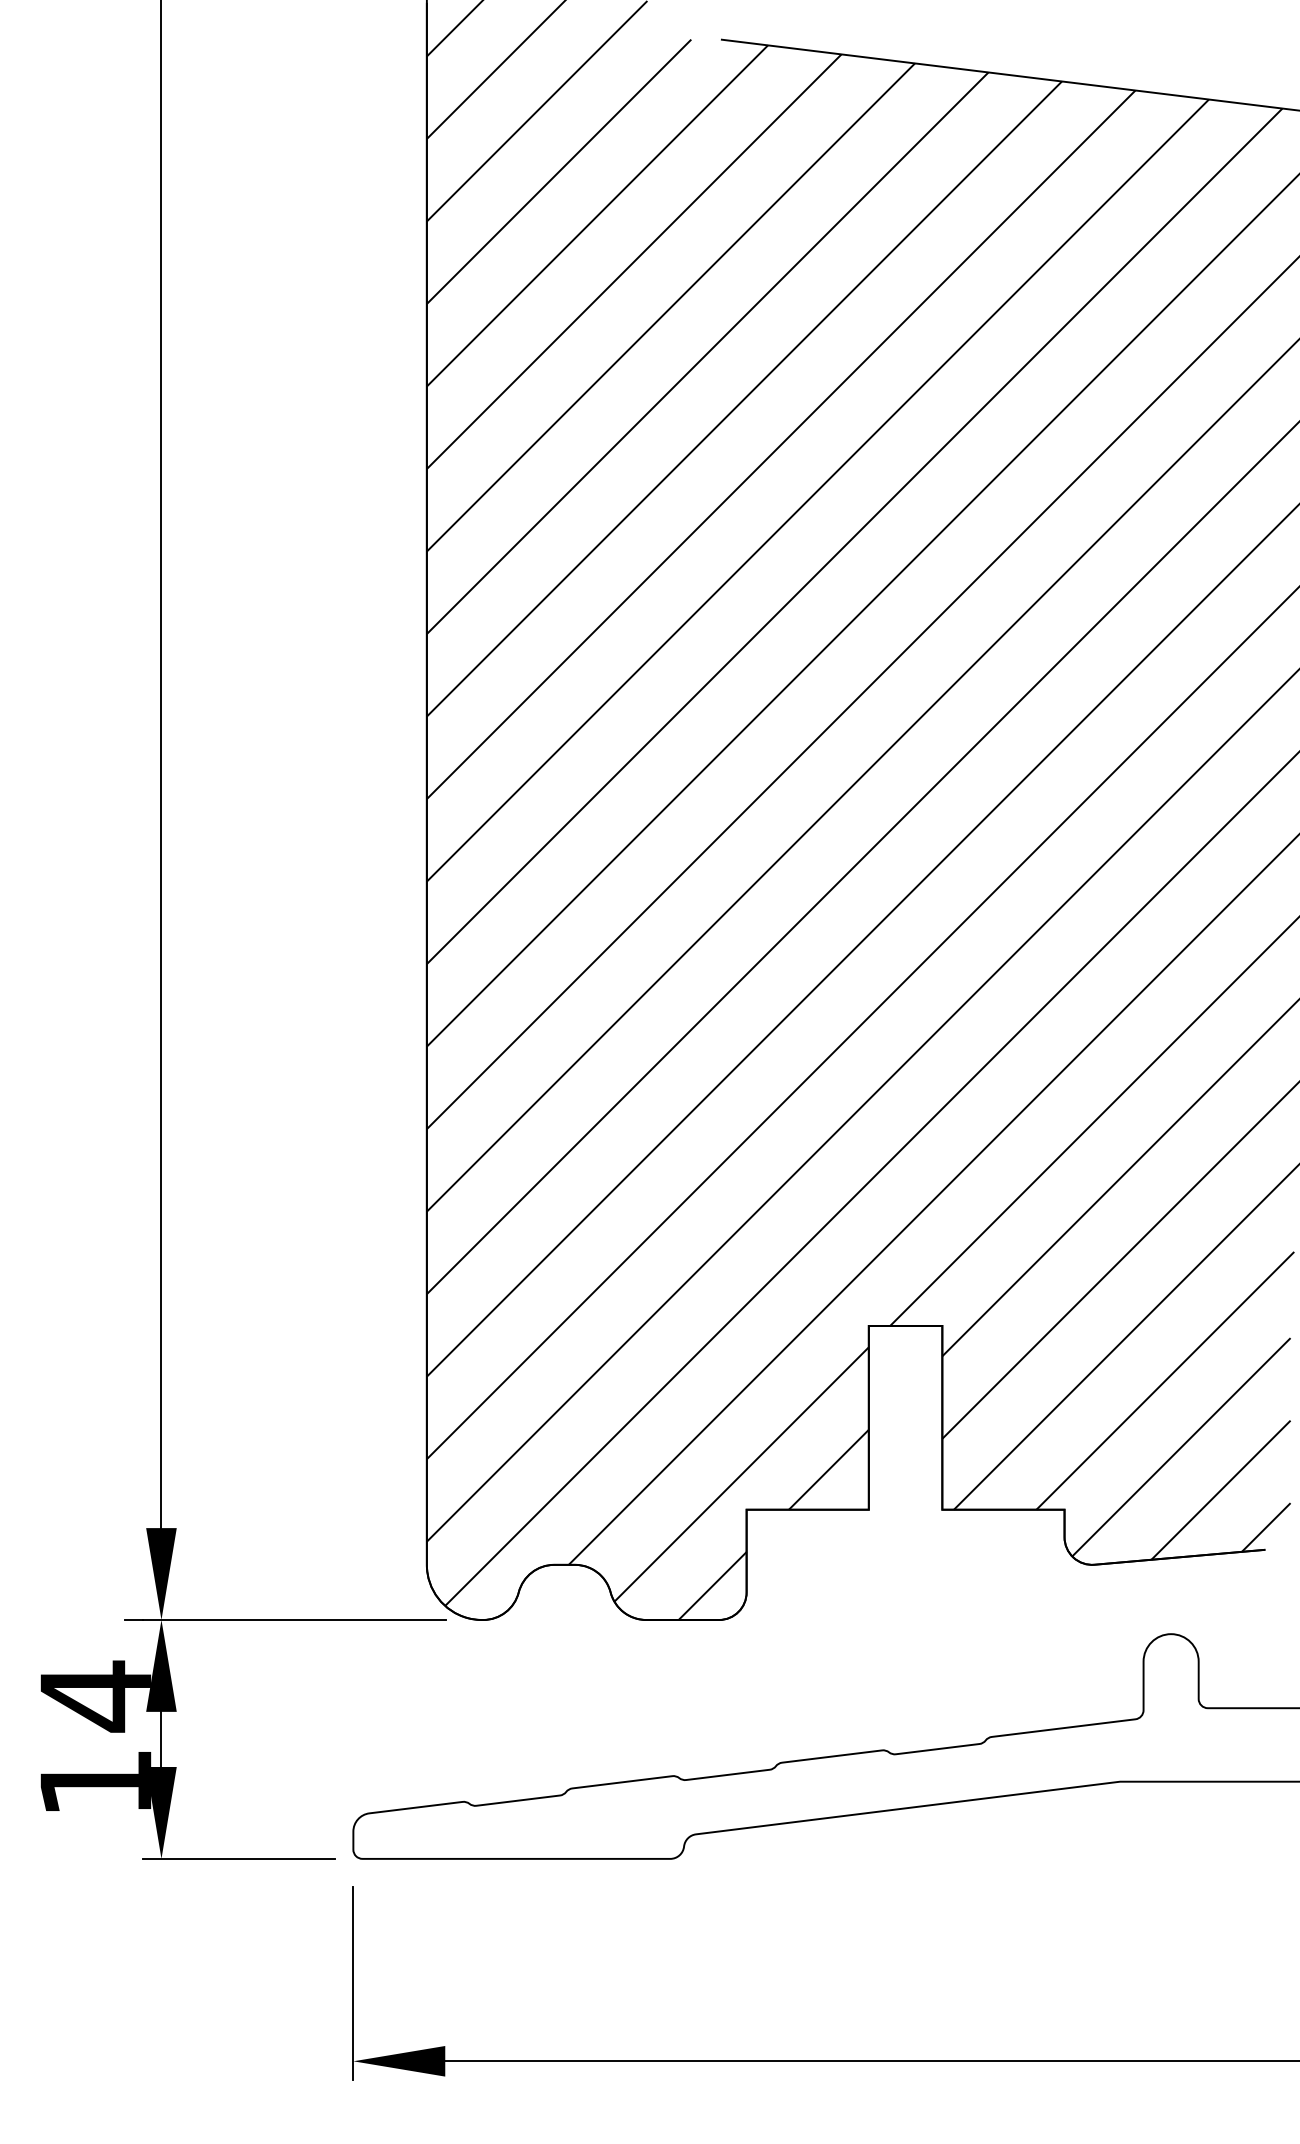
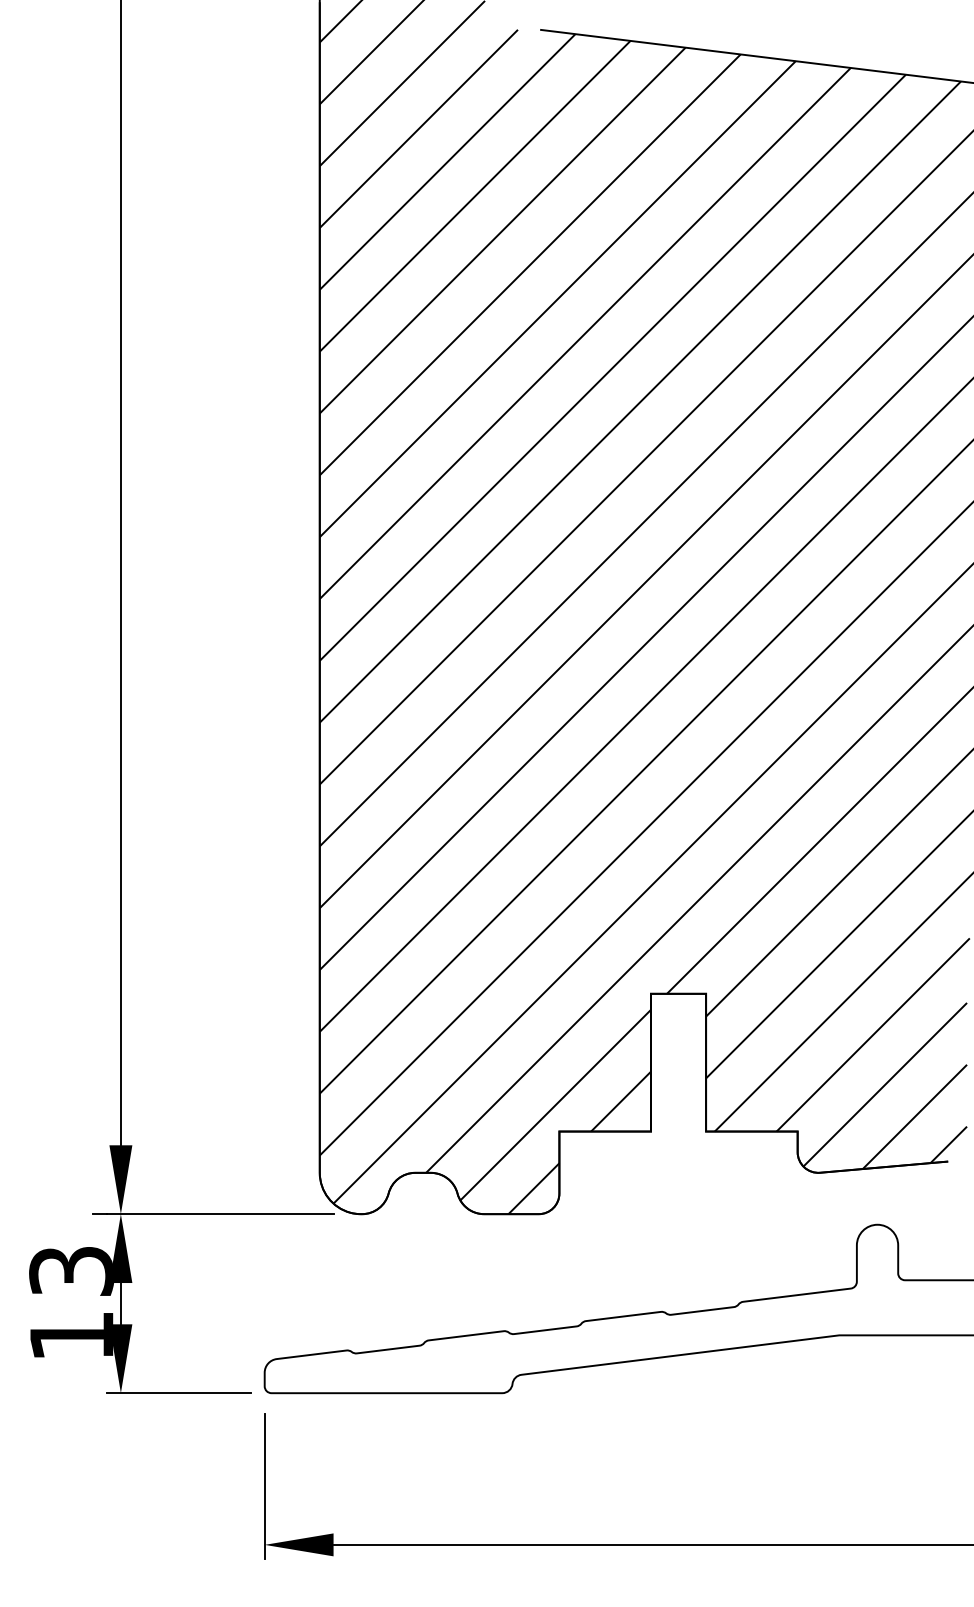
text: (95, 1696) -> (71, 1271), 14 -> 13

